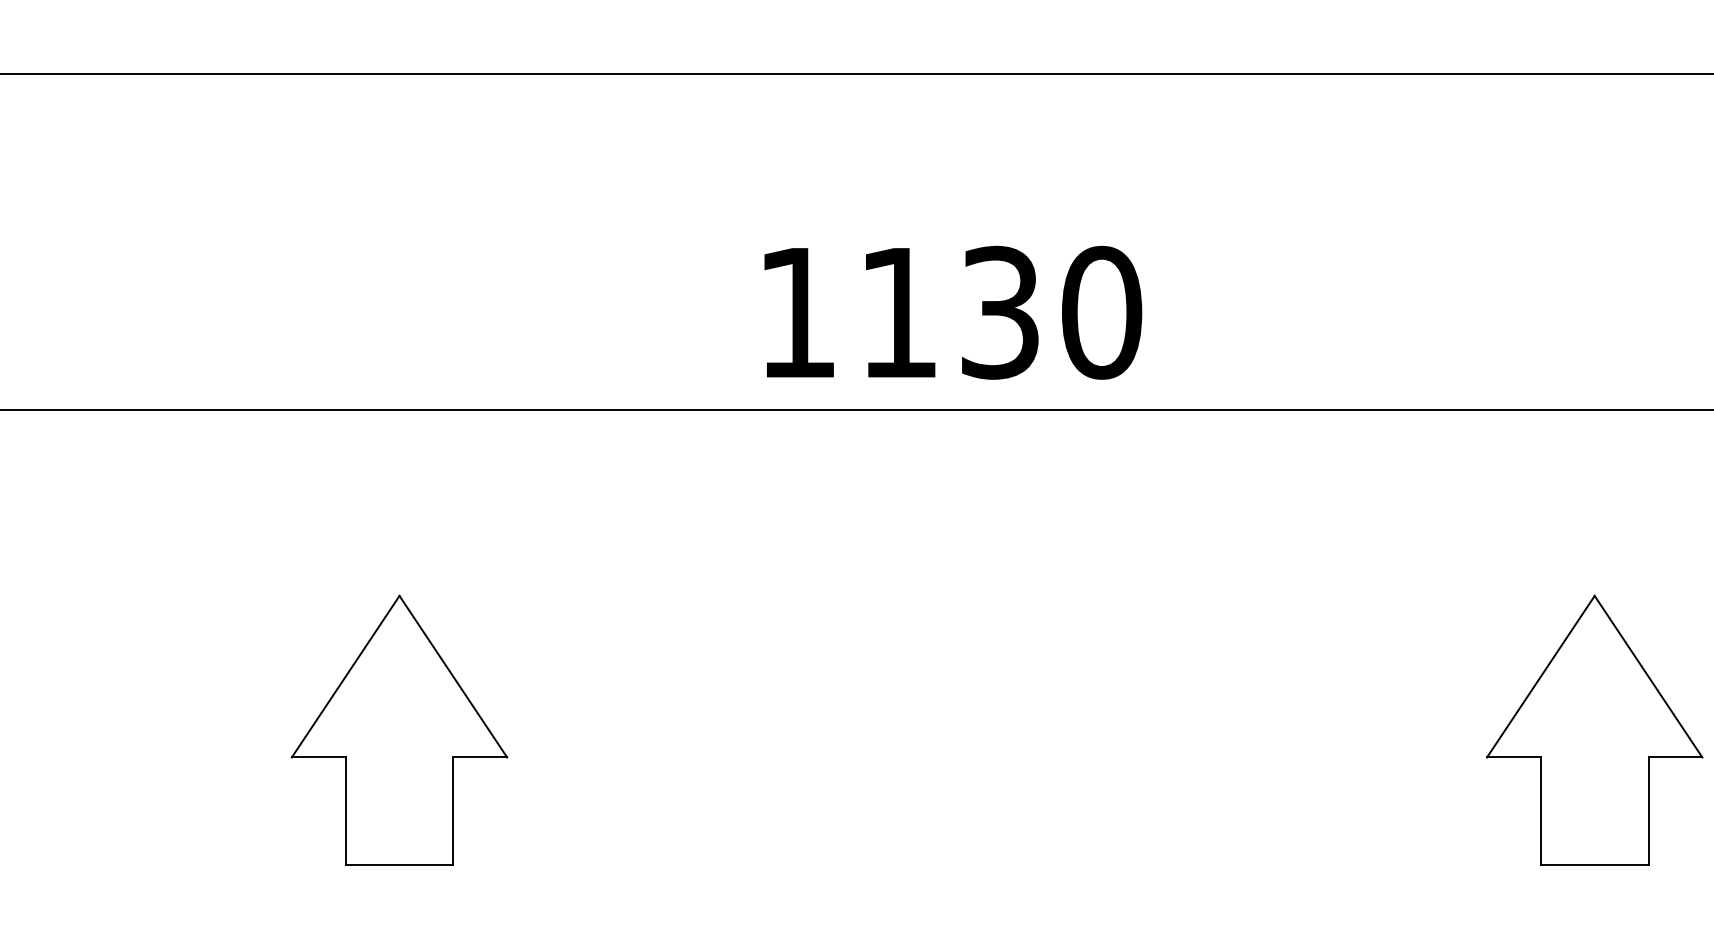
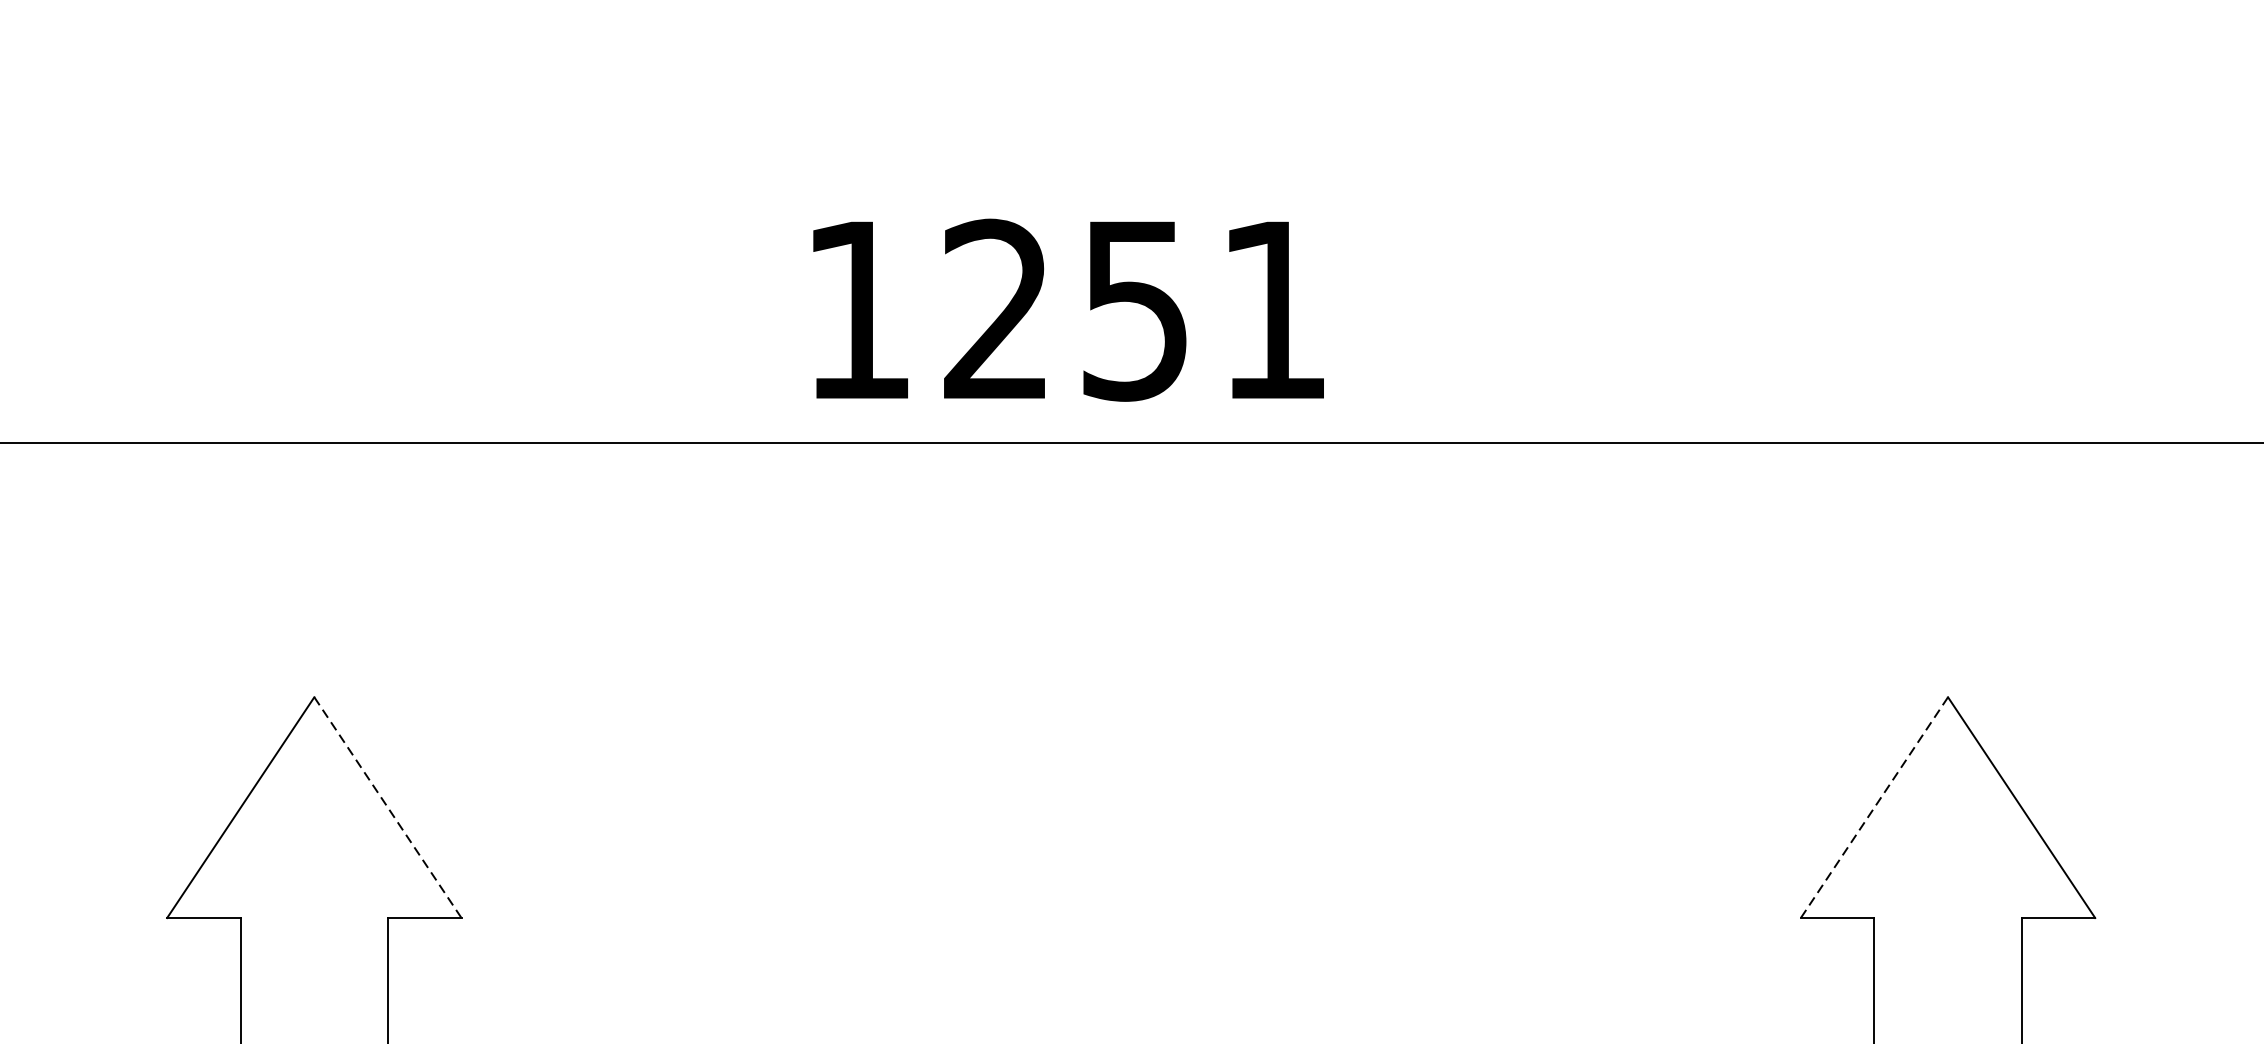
text: (1001, 312) -> (1137, 309), 1130 -> 1251
line: (453, 677) -> (388, 808), solid -> dashed
line: (1540, 677) -> (1873, 808), solid -> dashed

